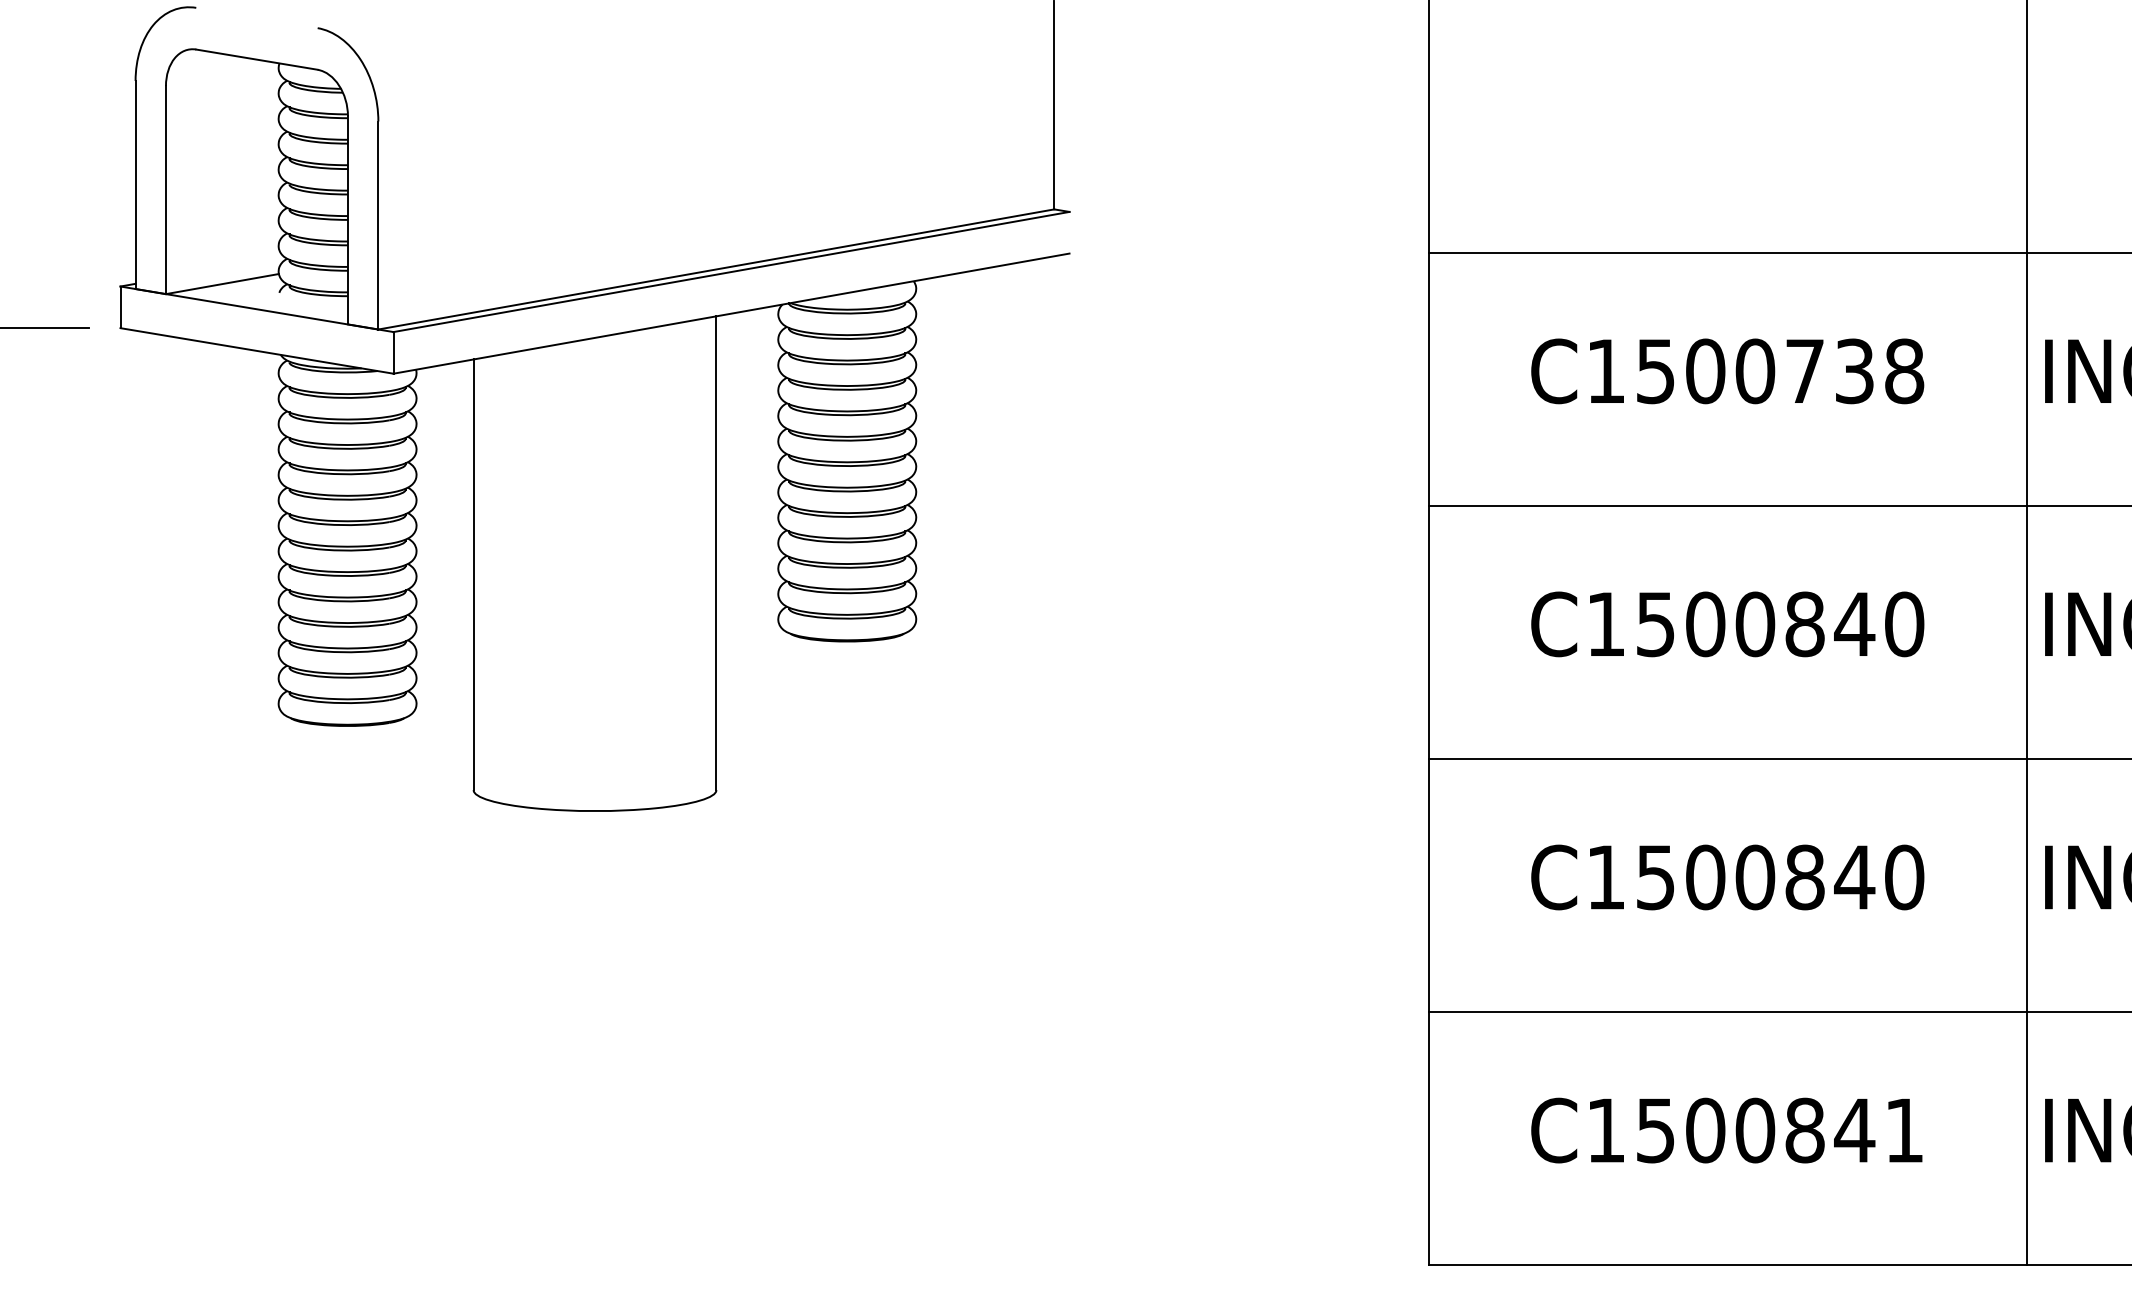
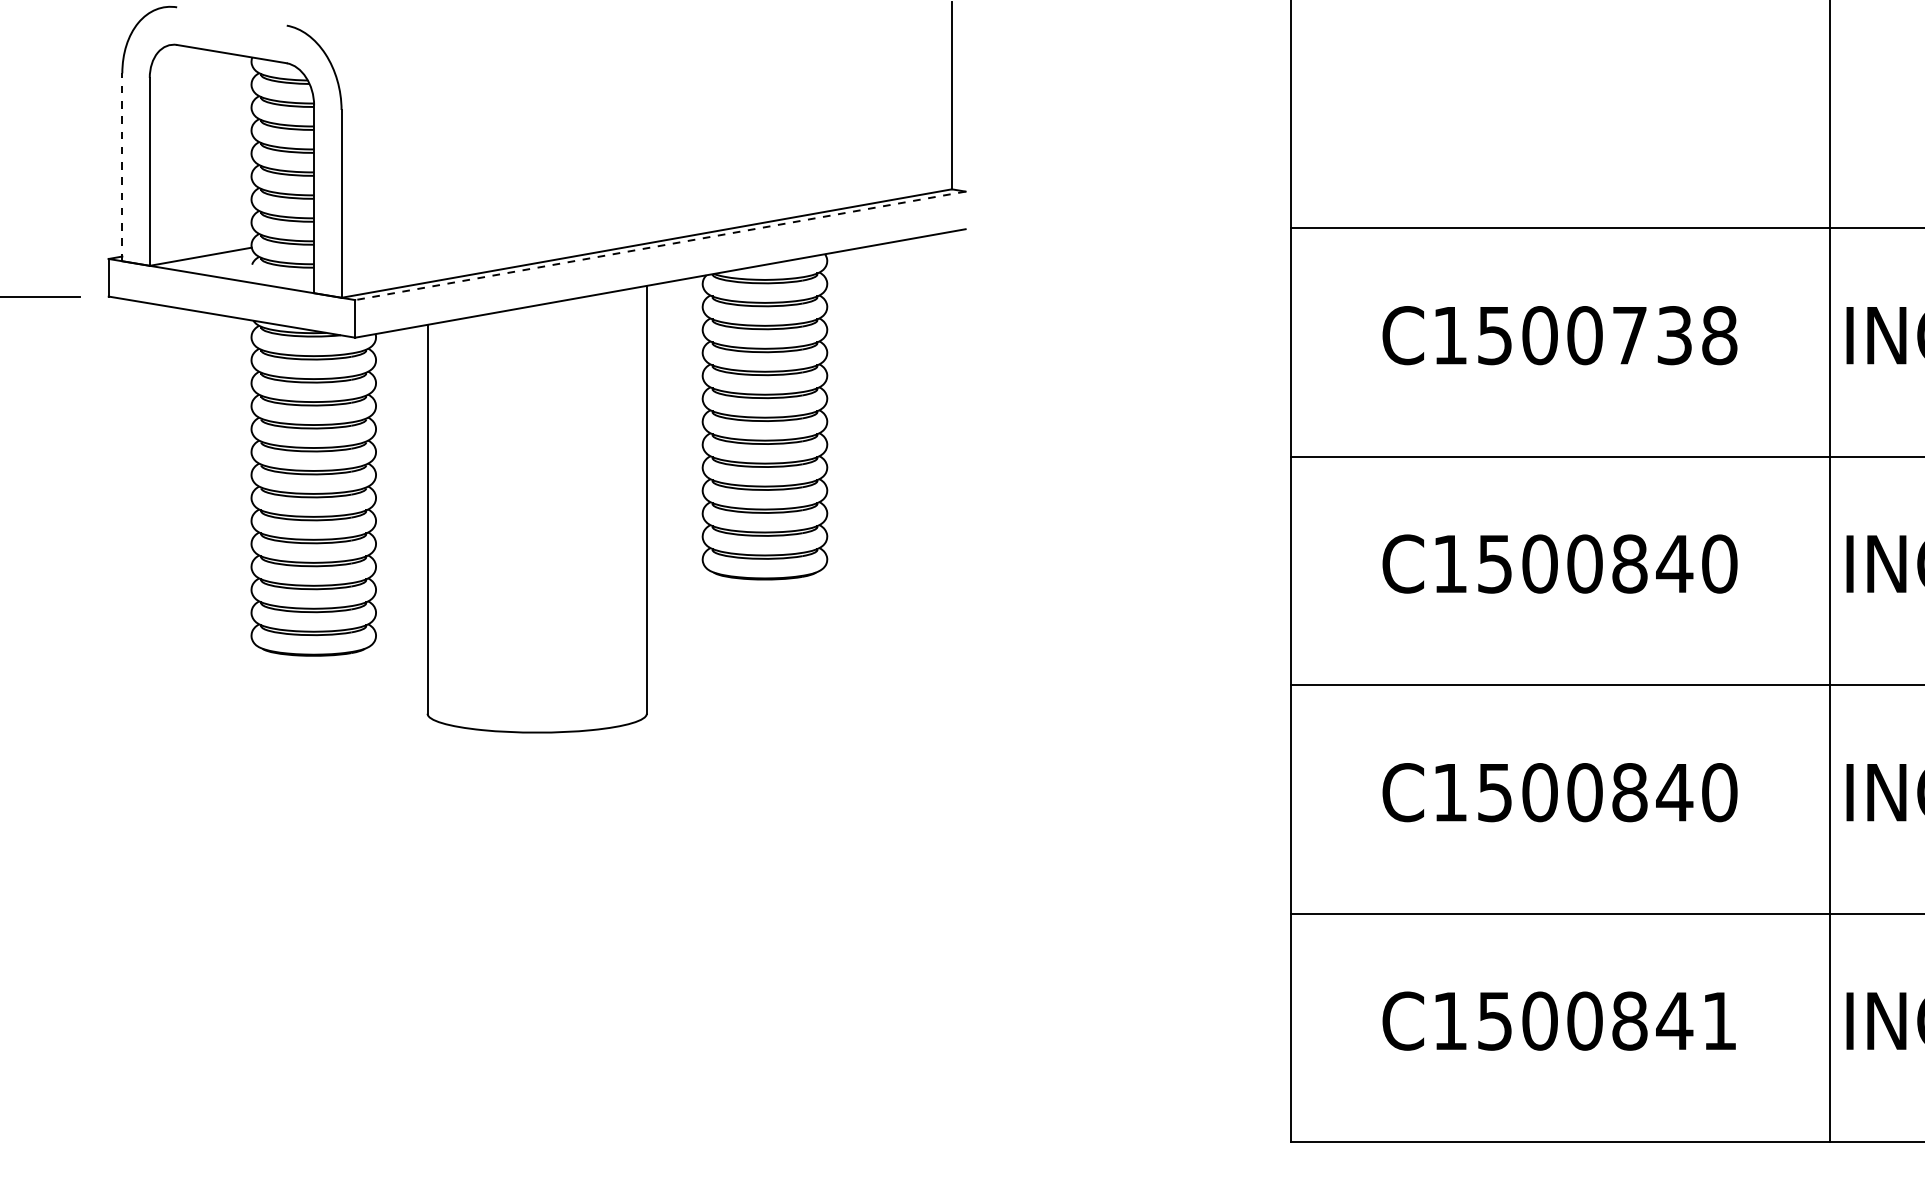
line: (135, 184) -> (122, 166), solid -> dashed
line: (731, 272) -> (660, 246), solid -> dashed

